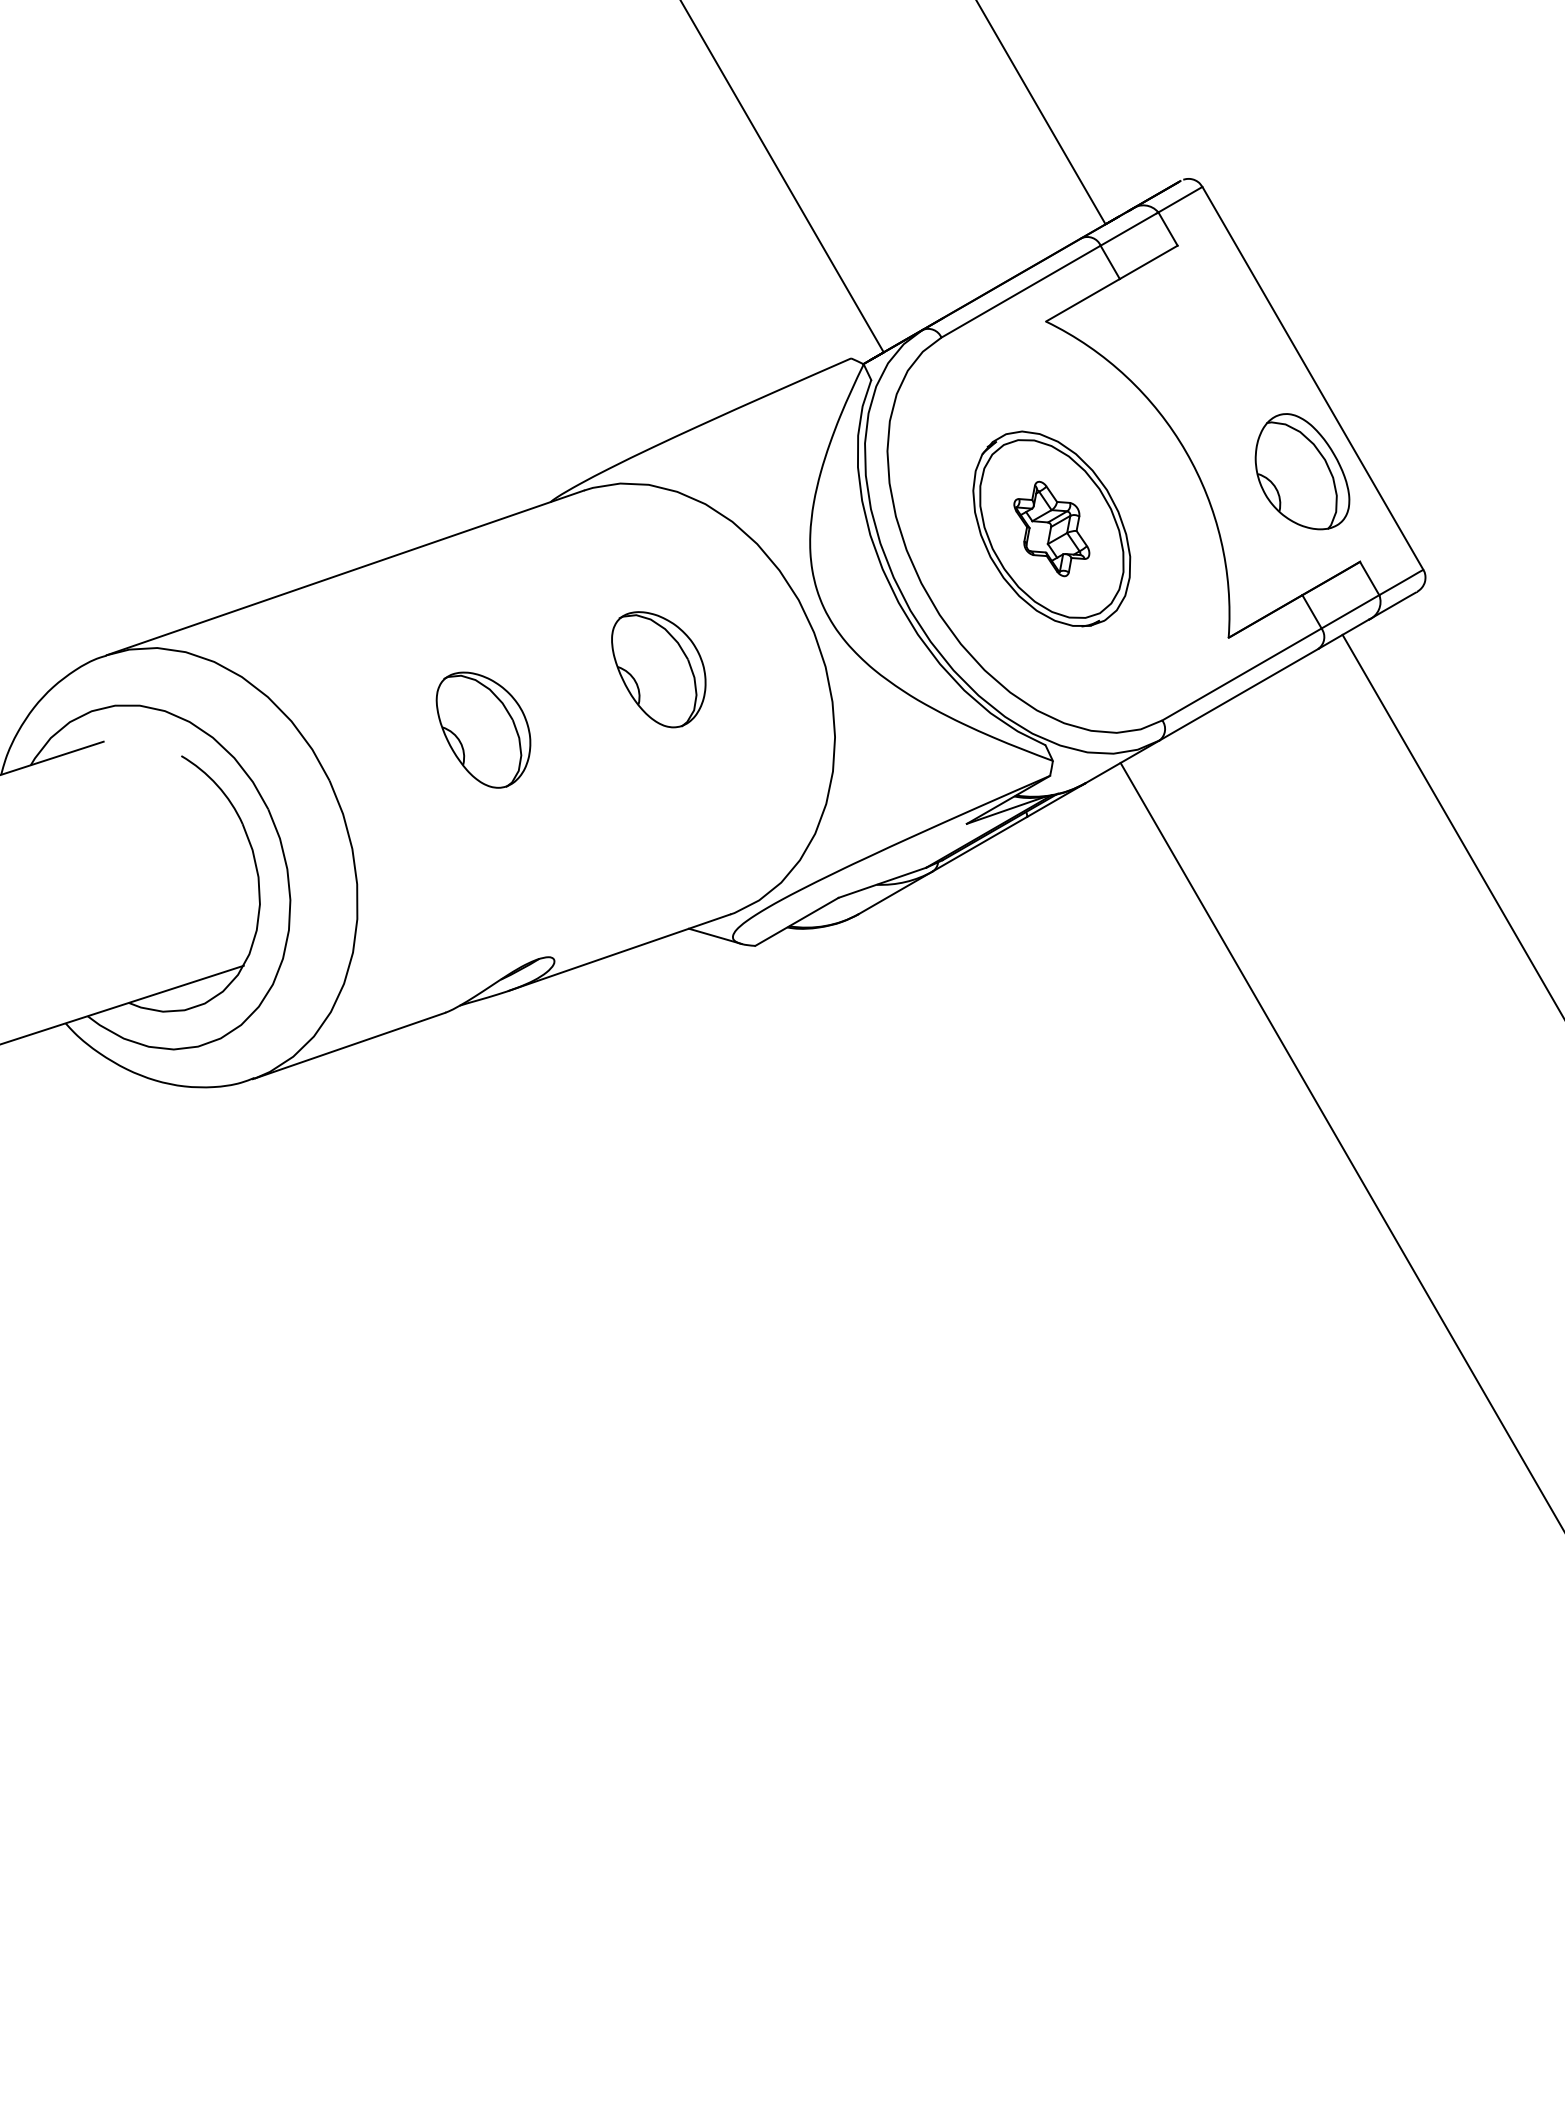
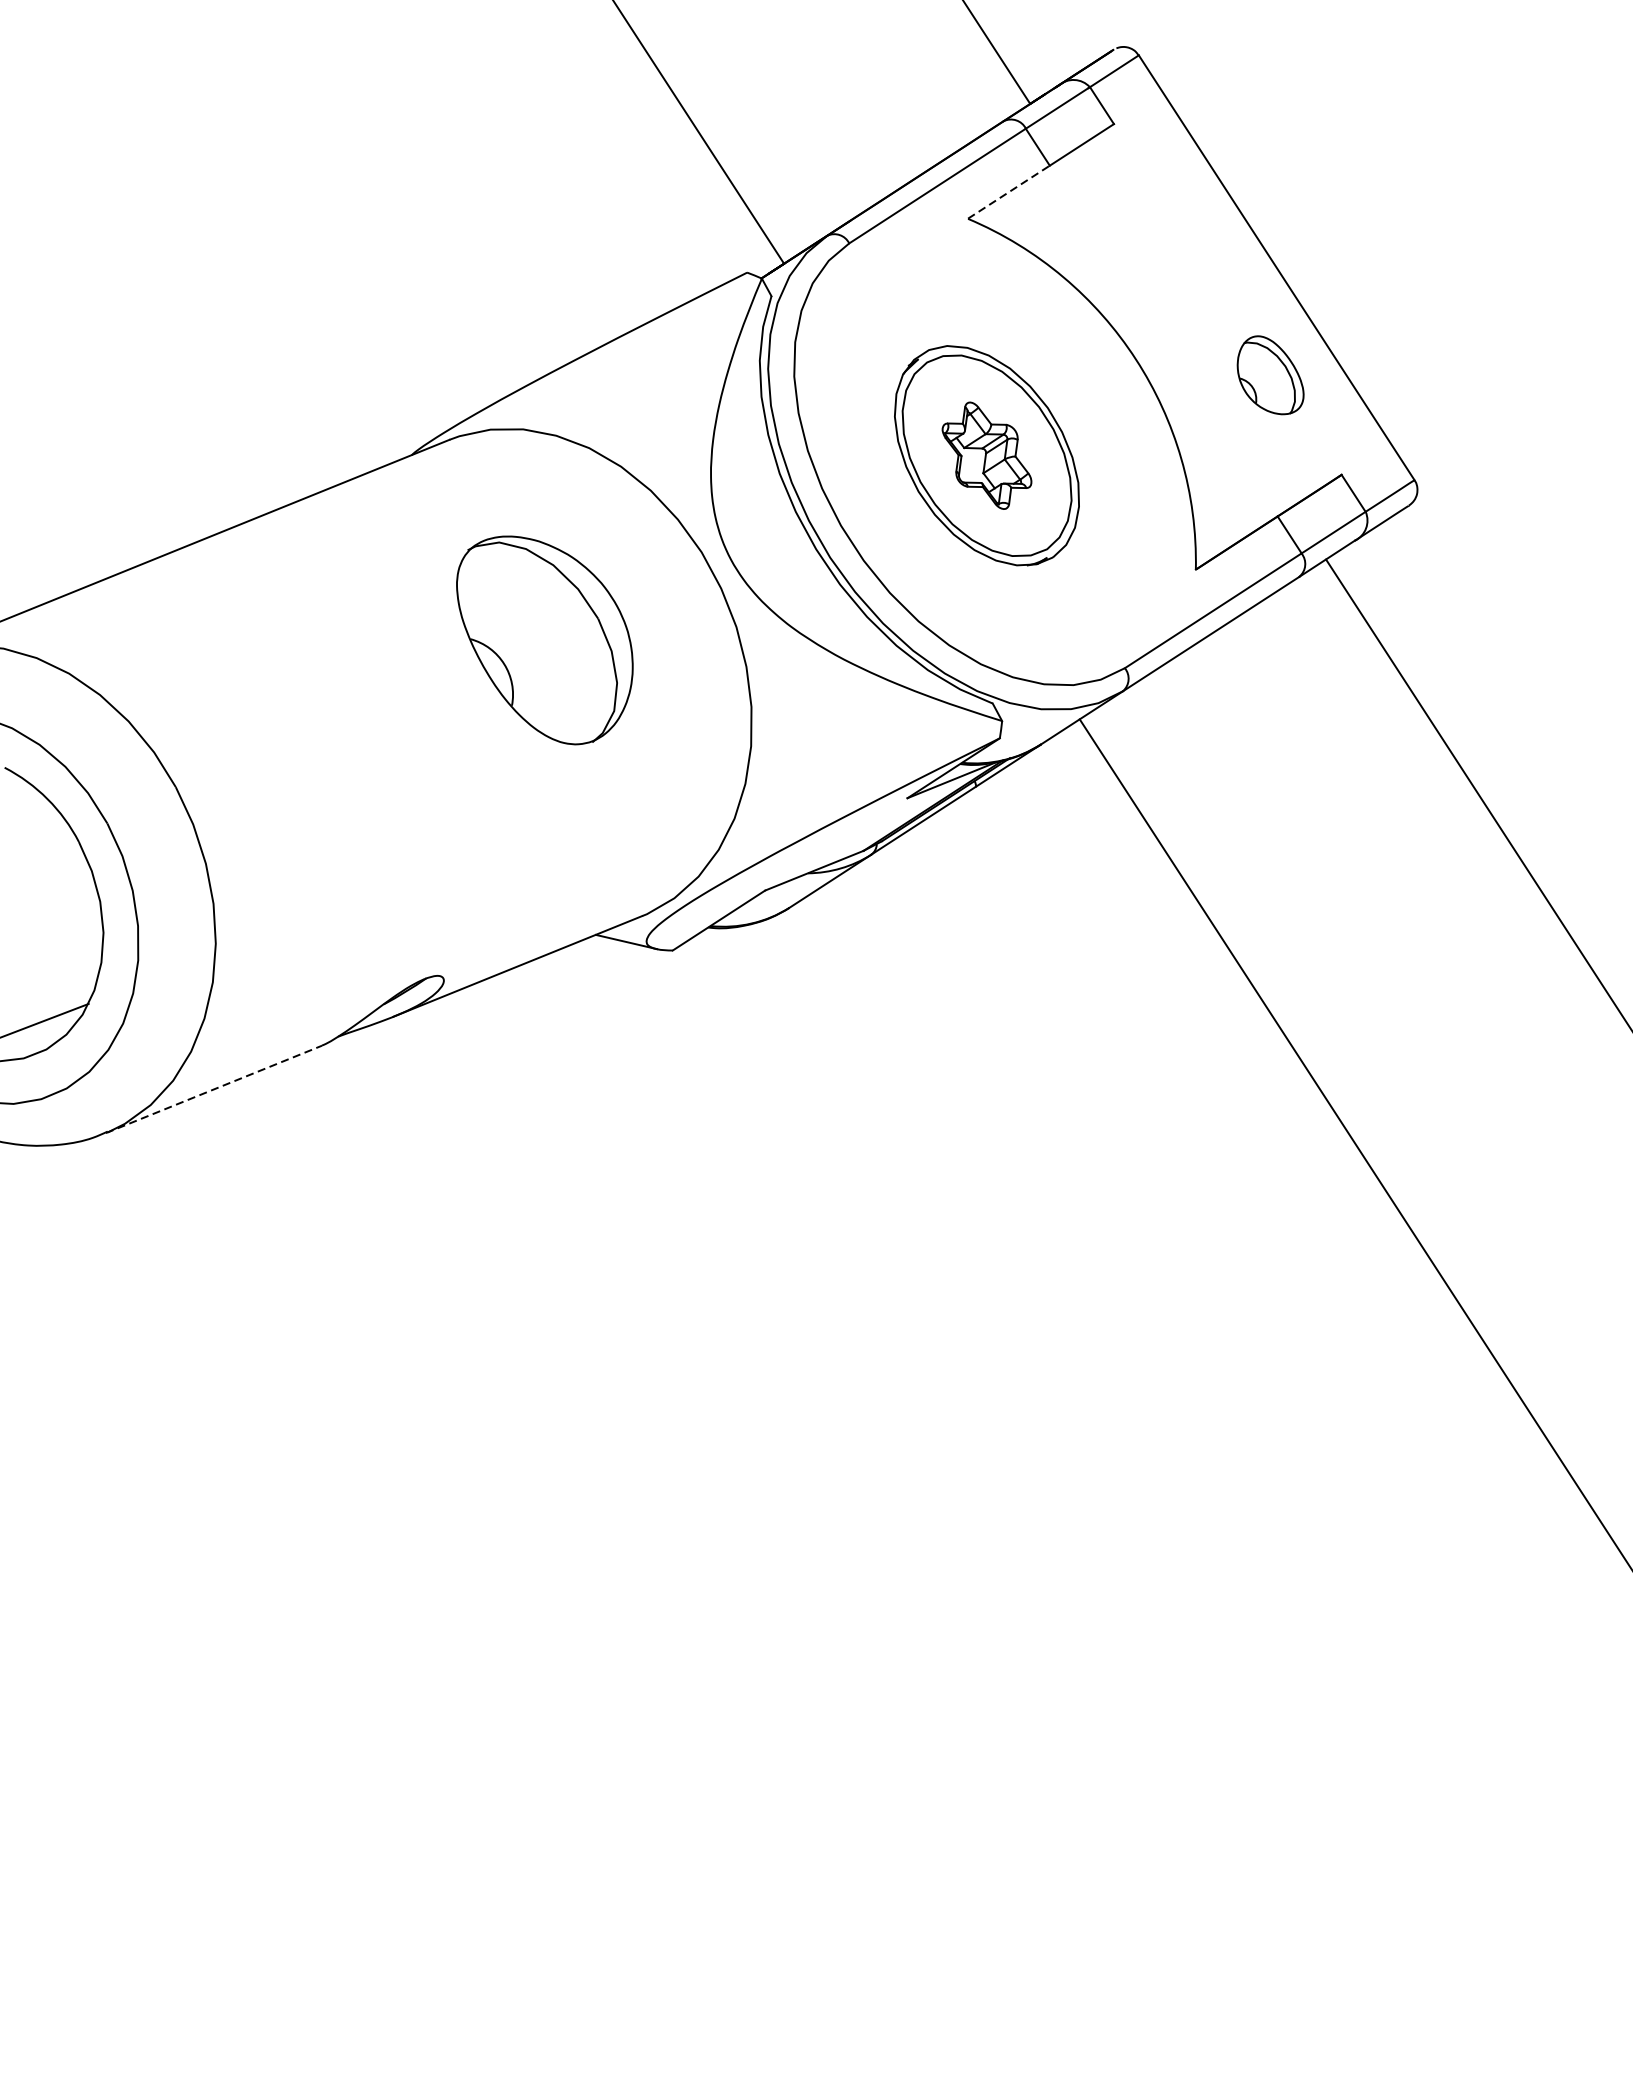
line: (1082, 300) -> (1008, 192), solid -> dashed
part: (1302, 471) -> (1270, 374), size x0.6
part: (658, 669) -> (545, 640), size x1.6
part: (483, 729) -> (348, 719), removed
line: (349, 1046) -> (214, 1089), solid -> dashed

